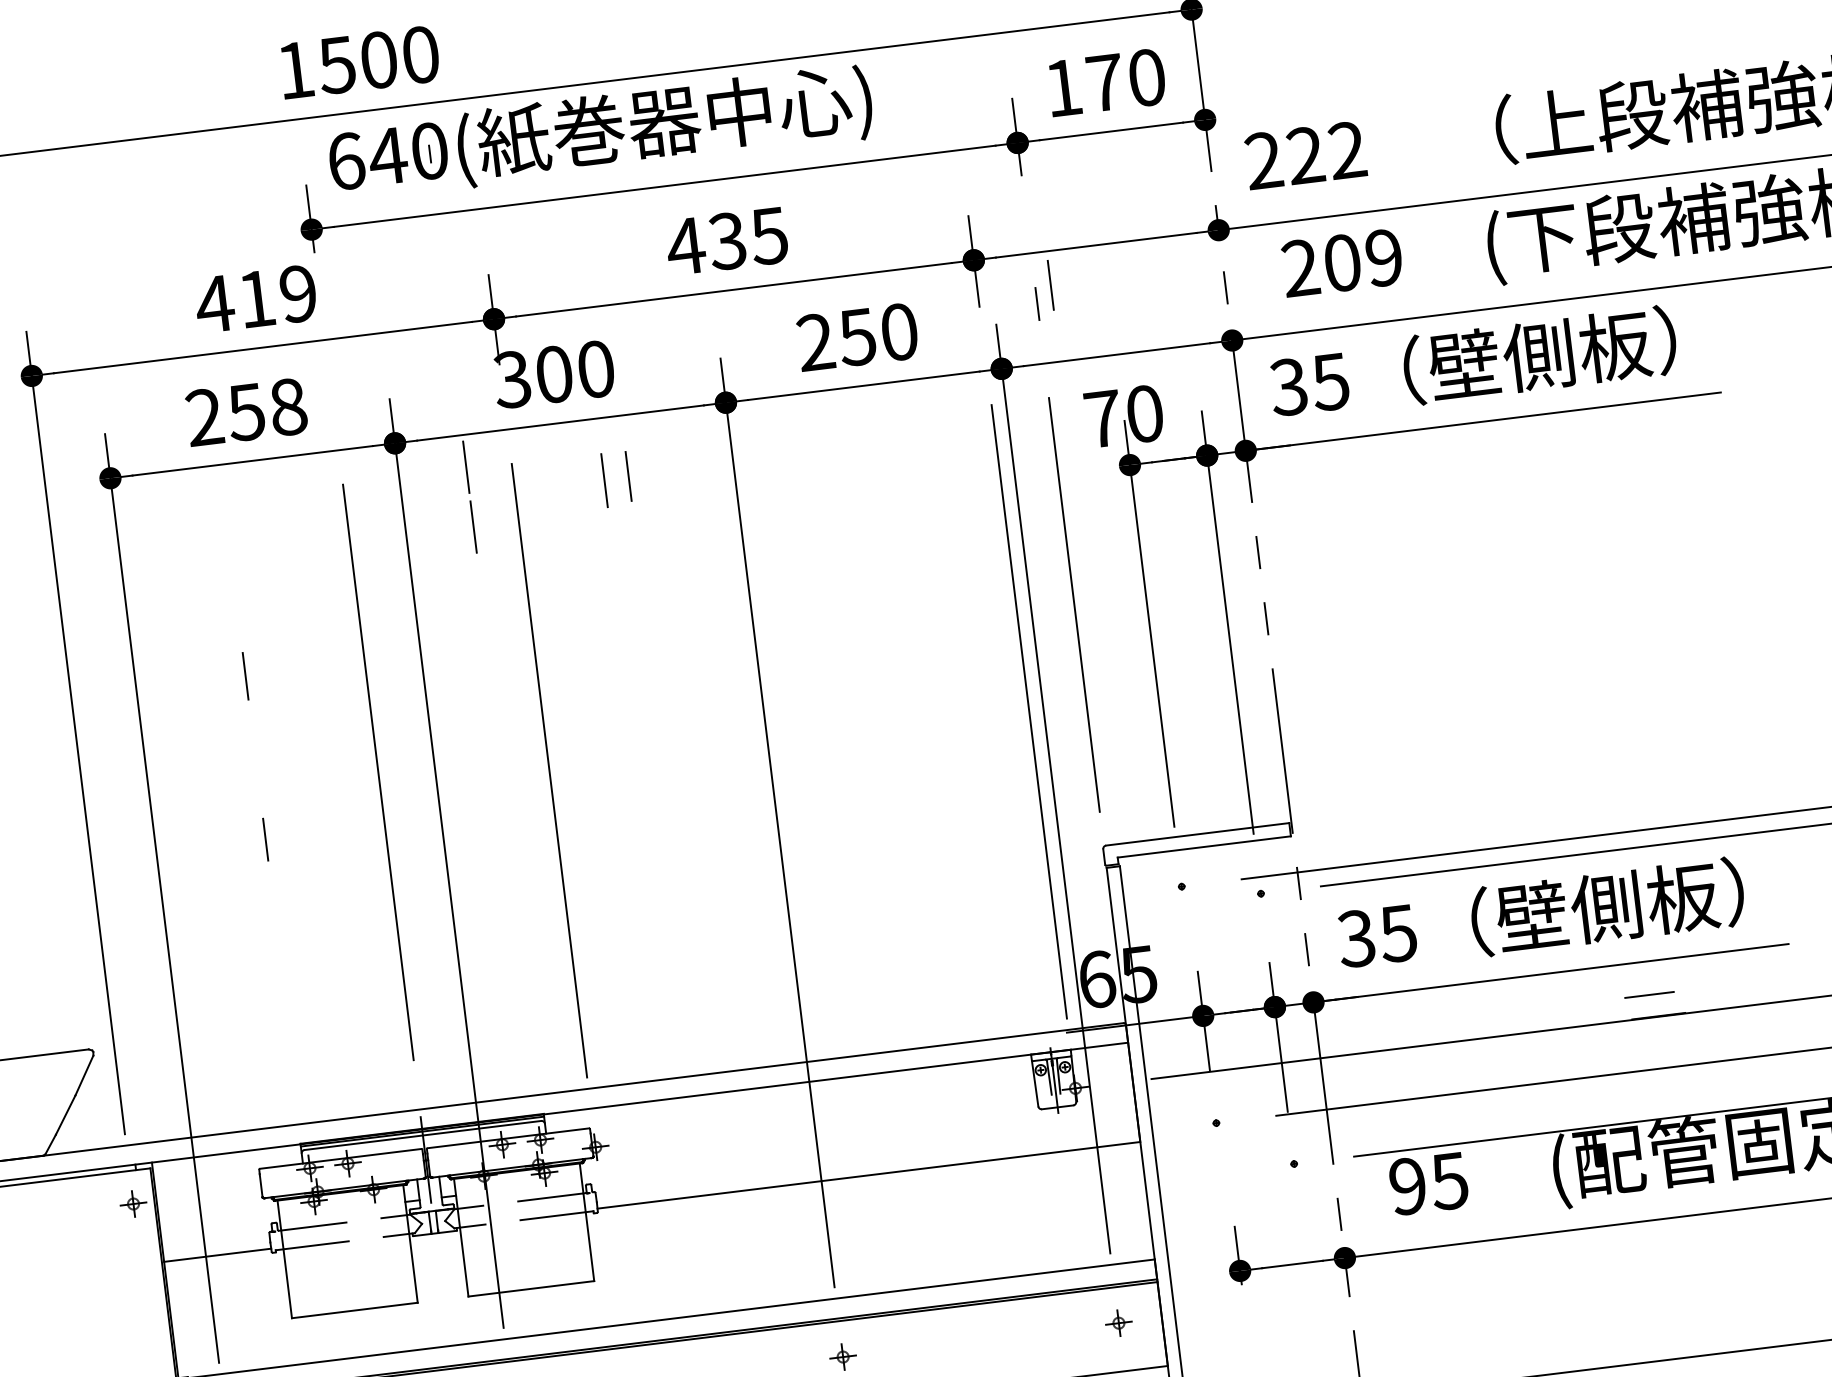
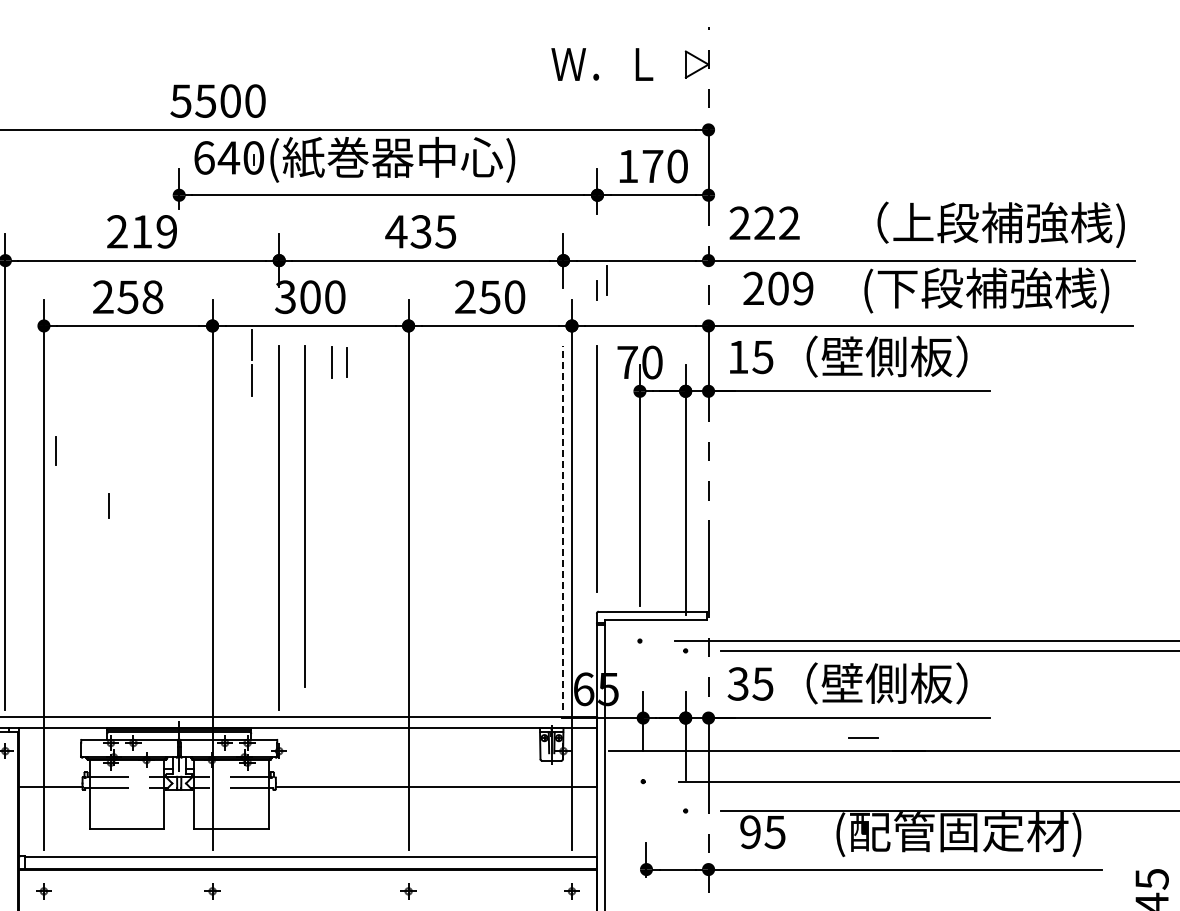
text: (294, 69) -> (180, 100), 1500 -> 5500
text: (215, 303) -> (117, 231), 419 -> 219
text: (1287, 387) -> (737, 357), 35 -> 15
line: (245, 675) -> (55, 450), moved
line: (1029, 712) -> (563, 528), solid -> dashed
line: (377, 771) -> (304, 516), moved
line: (265, 838) -> (108, 505), moved
line: (1649, 994) -> (863, 737), moved

